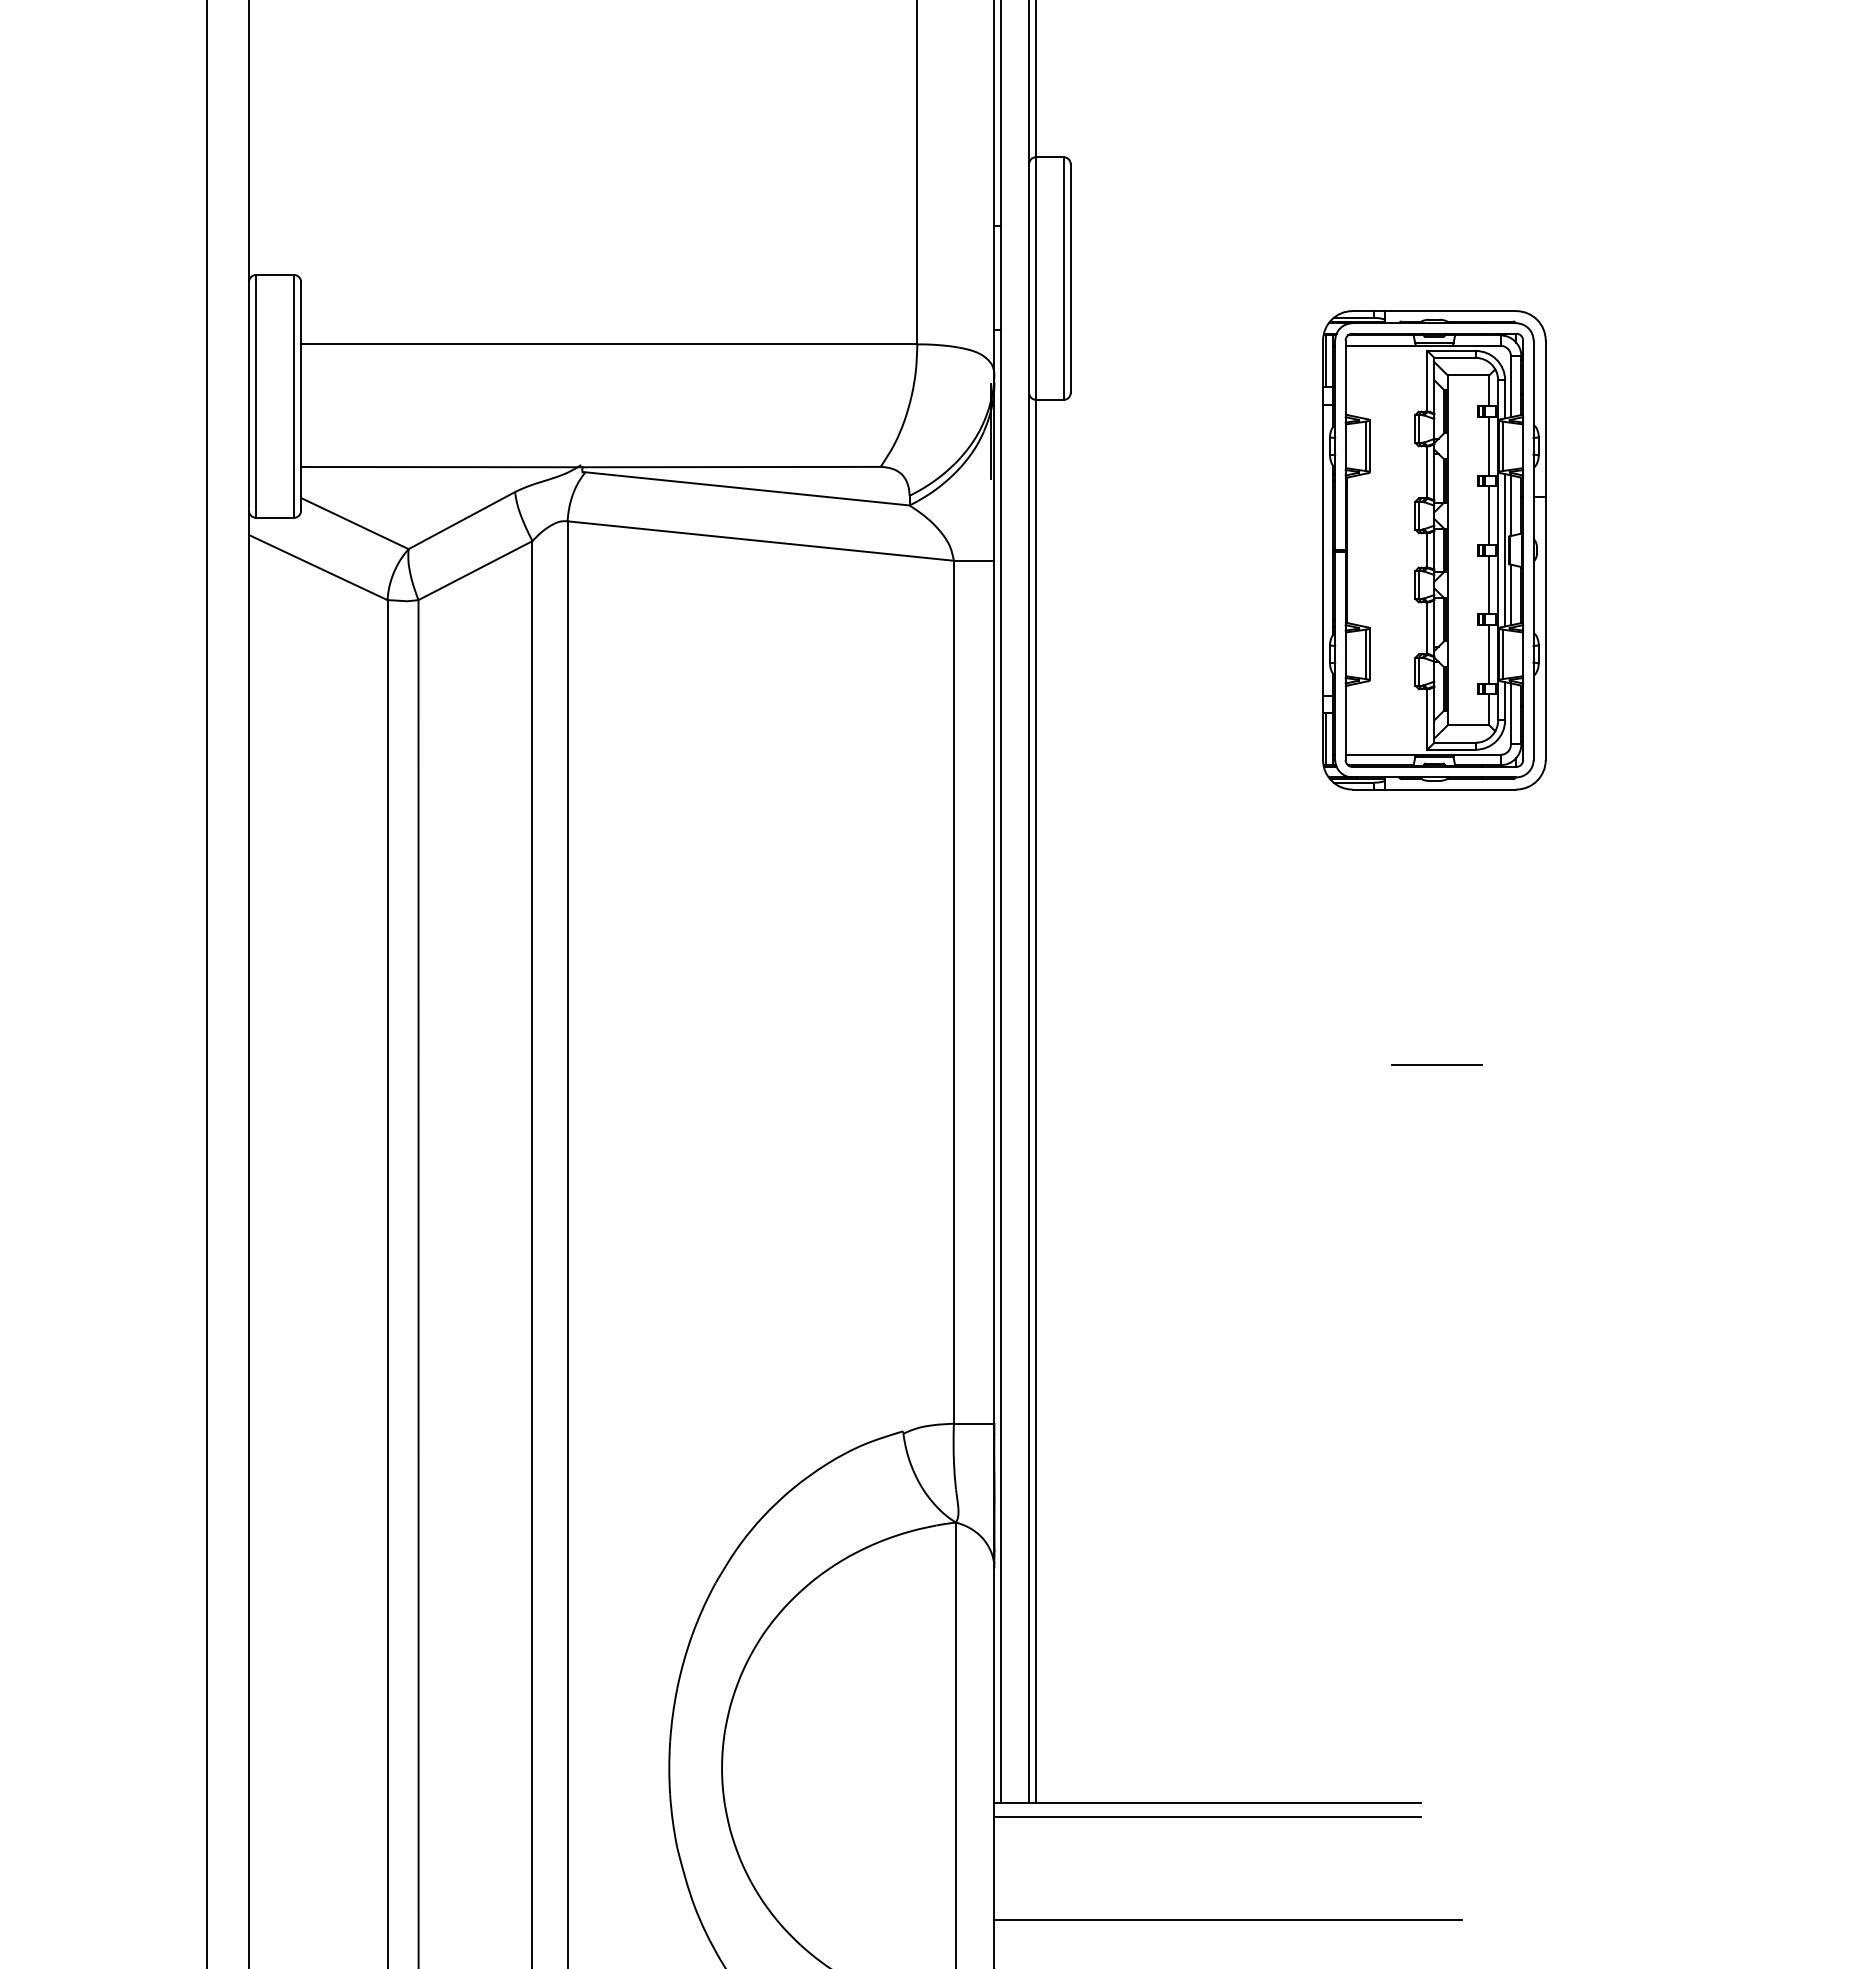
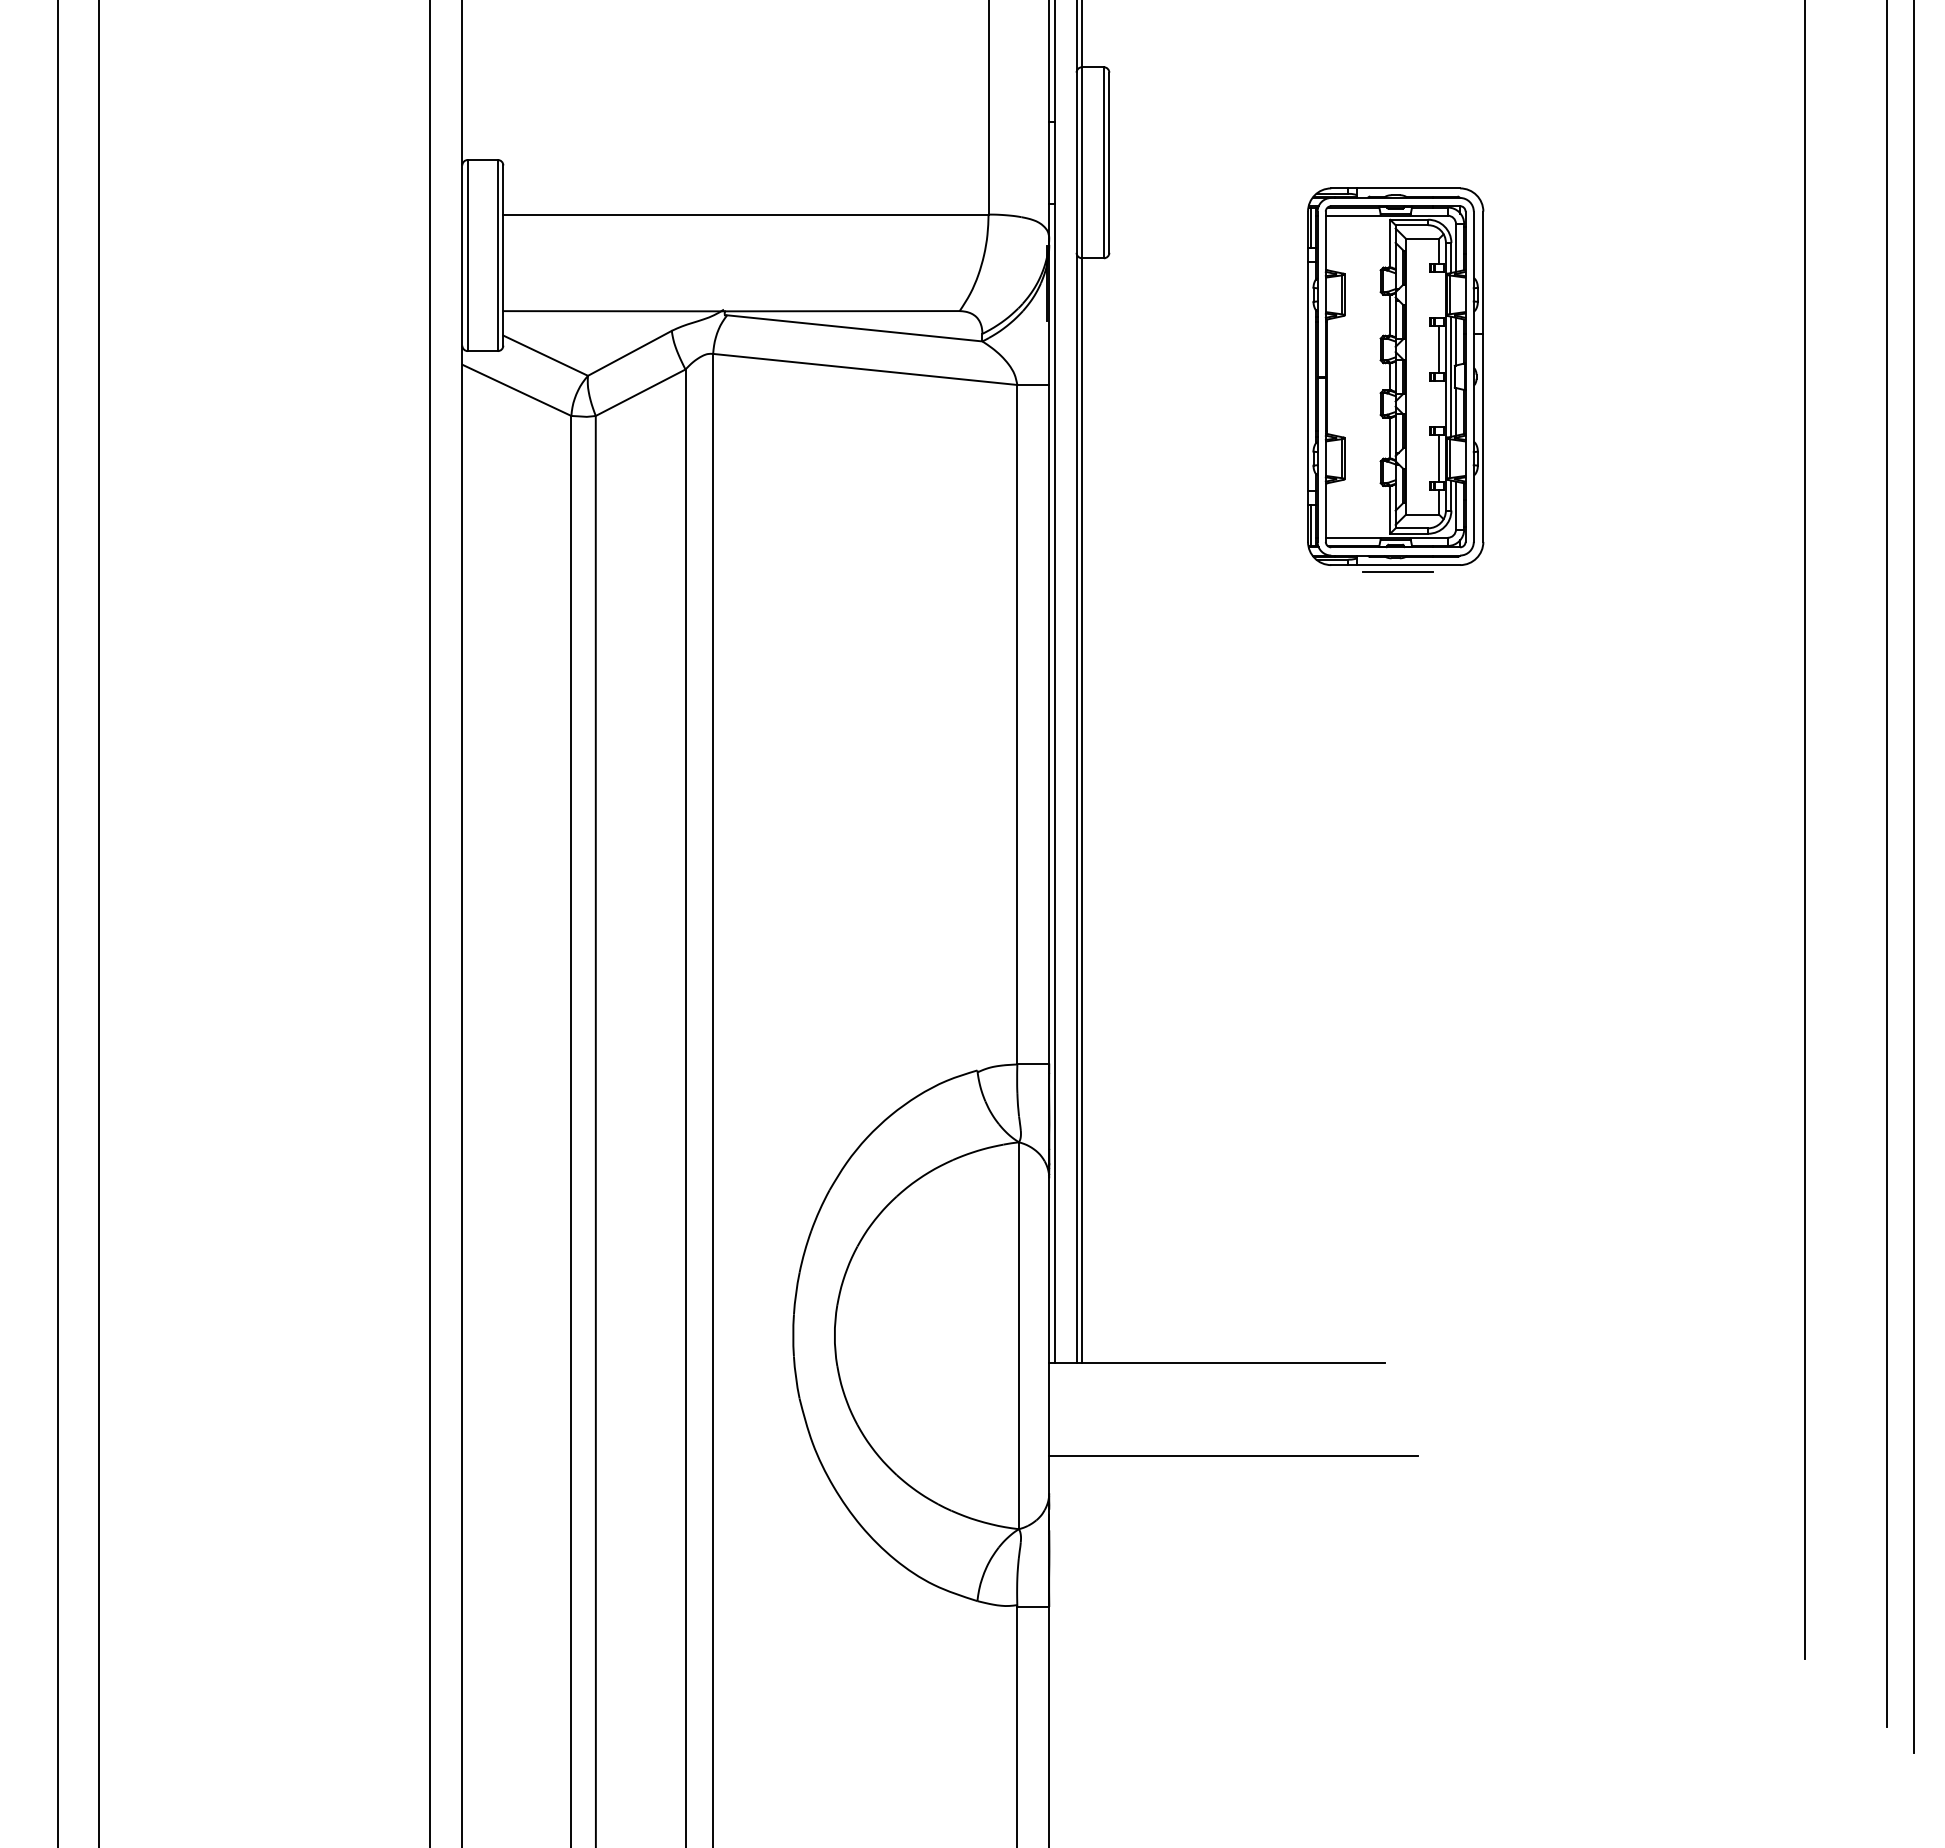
line: (1490, 445) -> (1439, 294), removed
line: (1490, 584) -> (1439, 403), removed
line: (1436, 1064) -> (1397, 571), moved
line: (1208, 1816) -> (1217, 1373), removed

